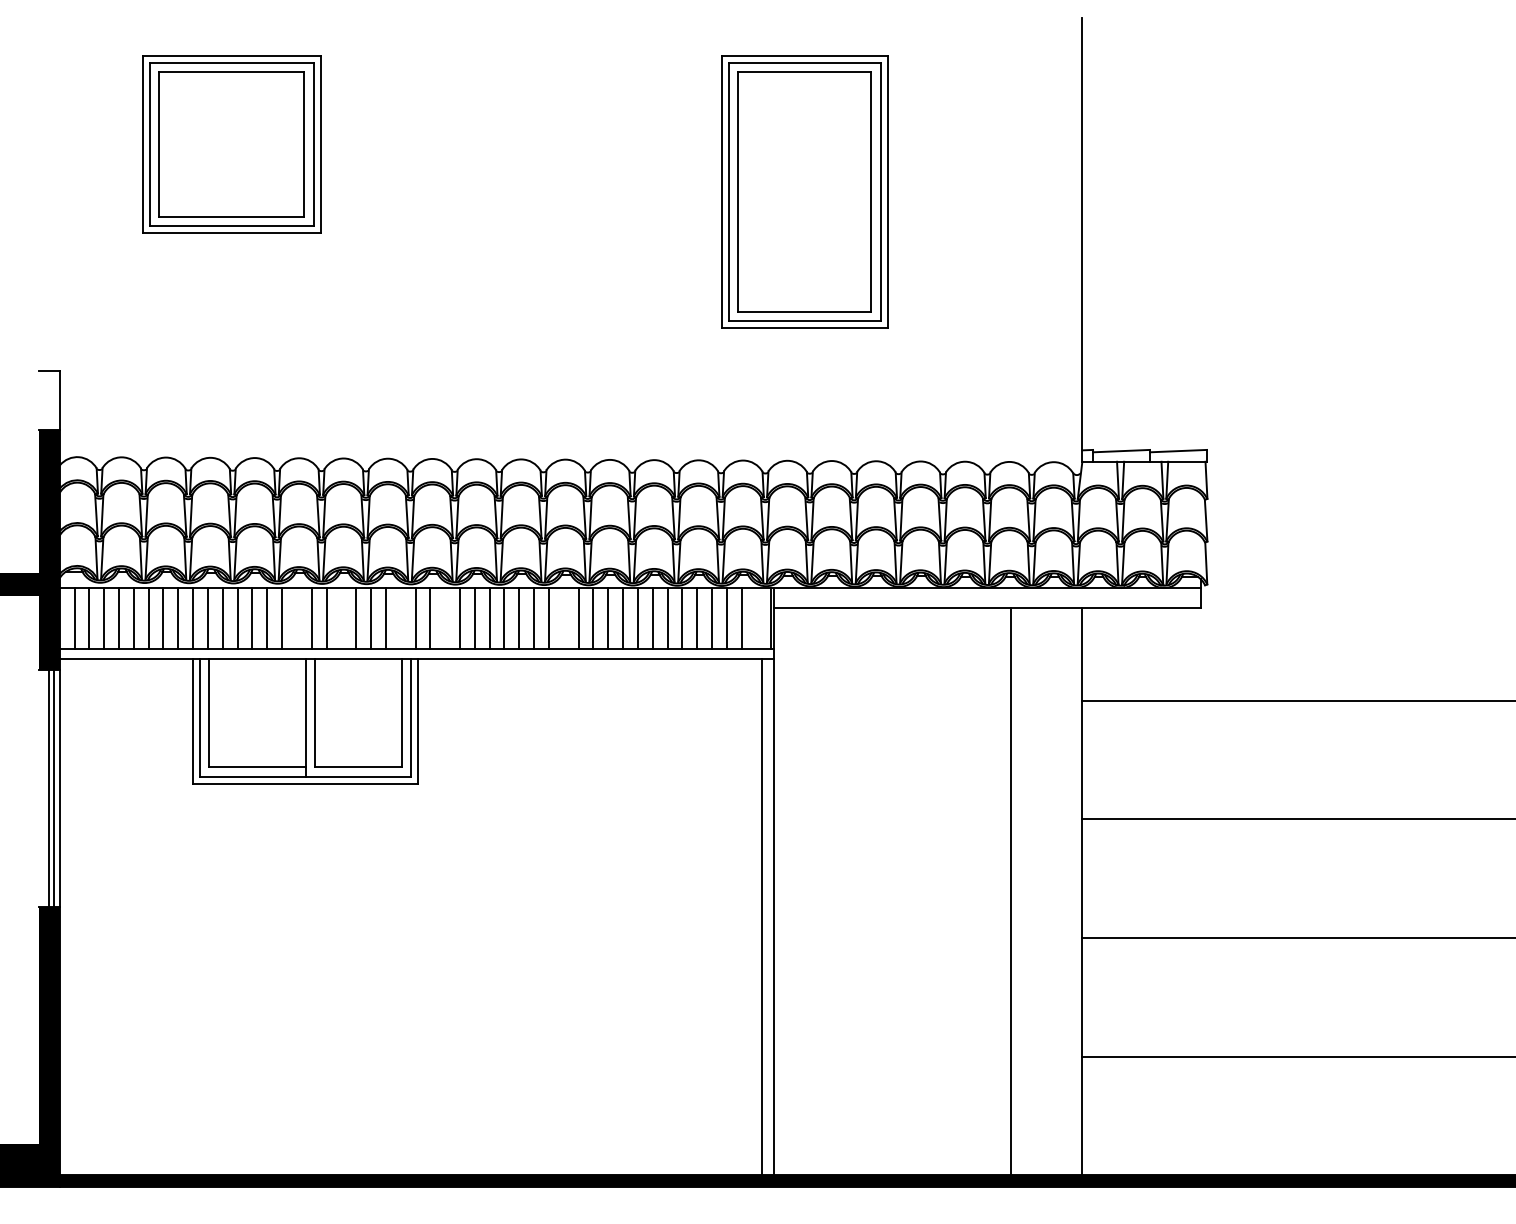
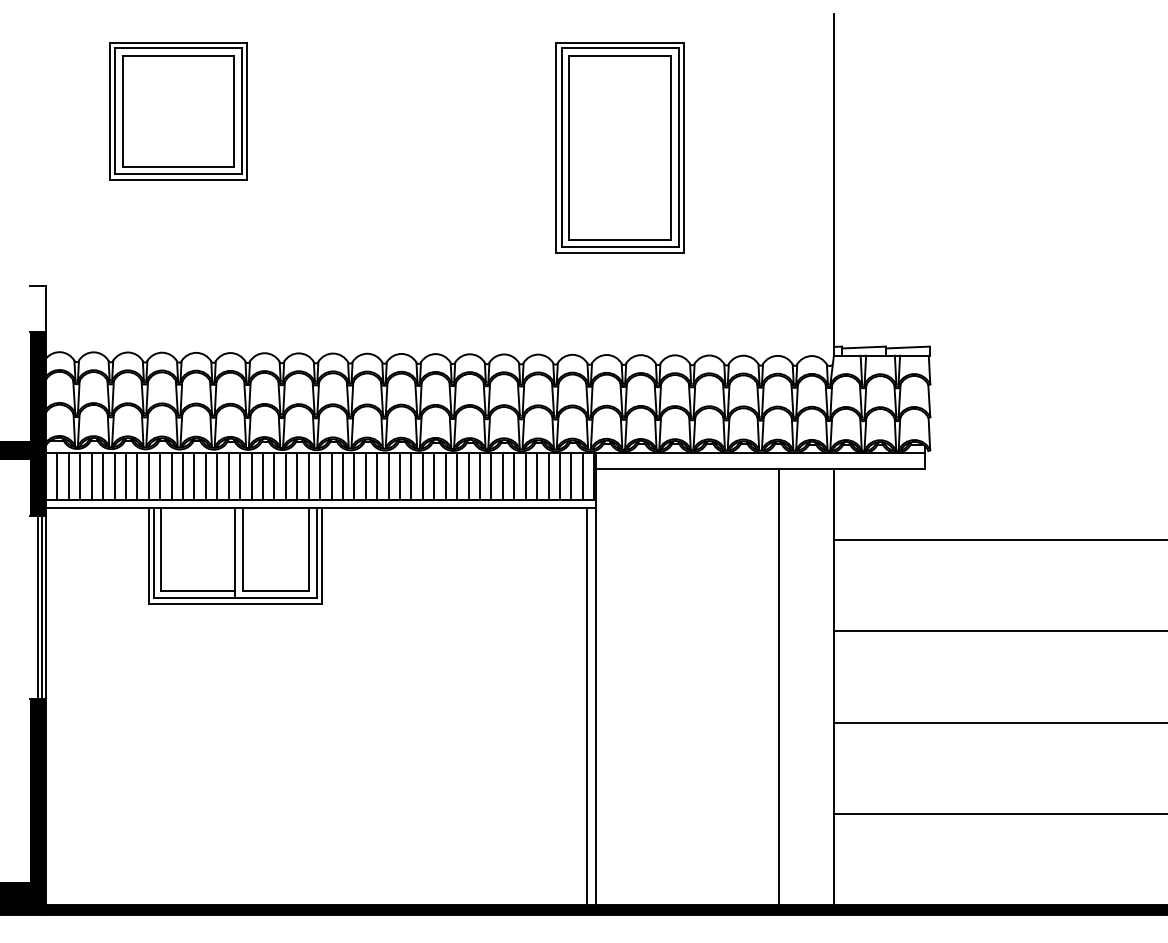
line: (296, 618) -> (228, 476), added
line: (341, 618) -> (263, 476), added
line: (400, 618) -> (308, 476), added
line: (445, 618) -> (343, 476), added
line: (563, 618) -> (434, 476), added
line: (756, 618) -> (582, 476), added

